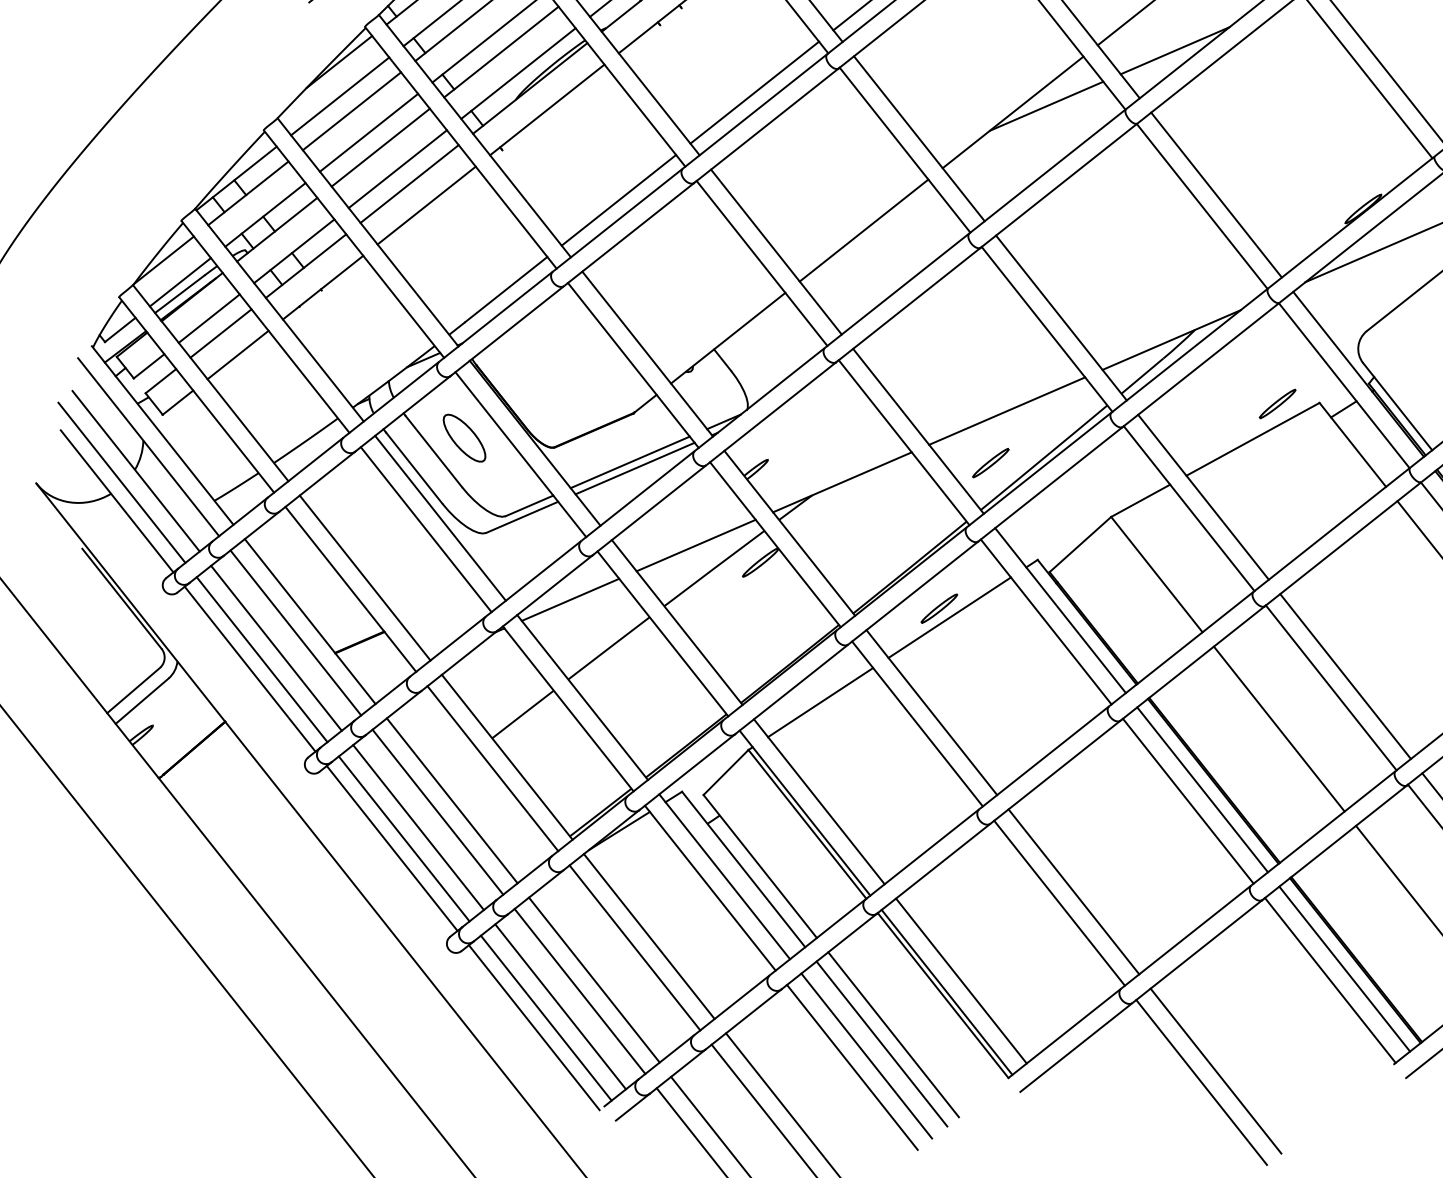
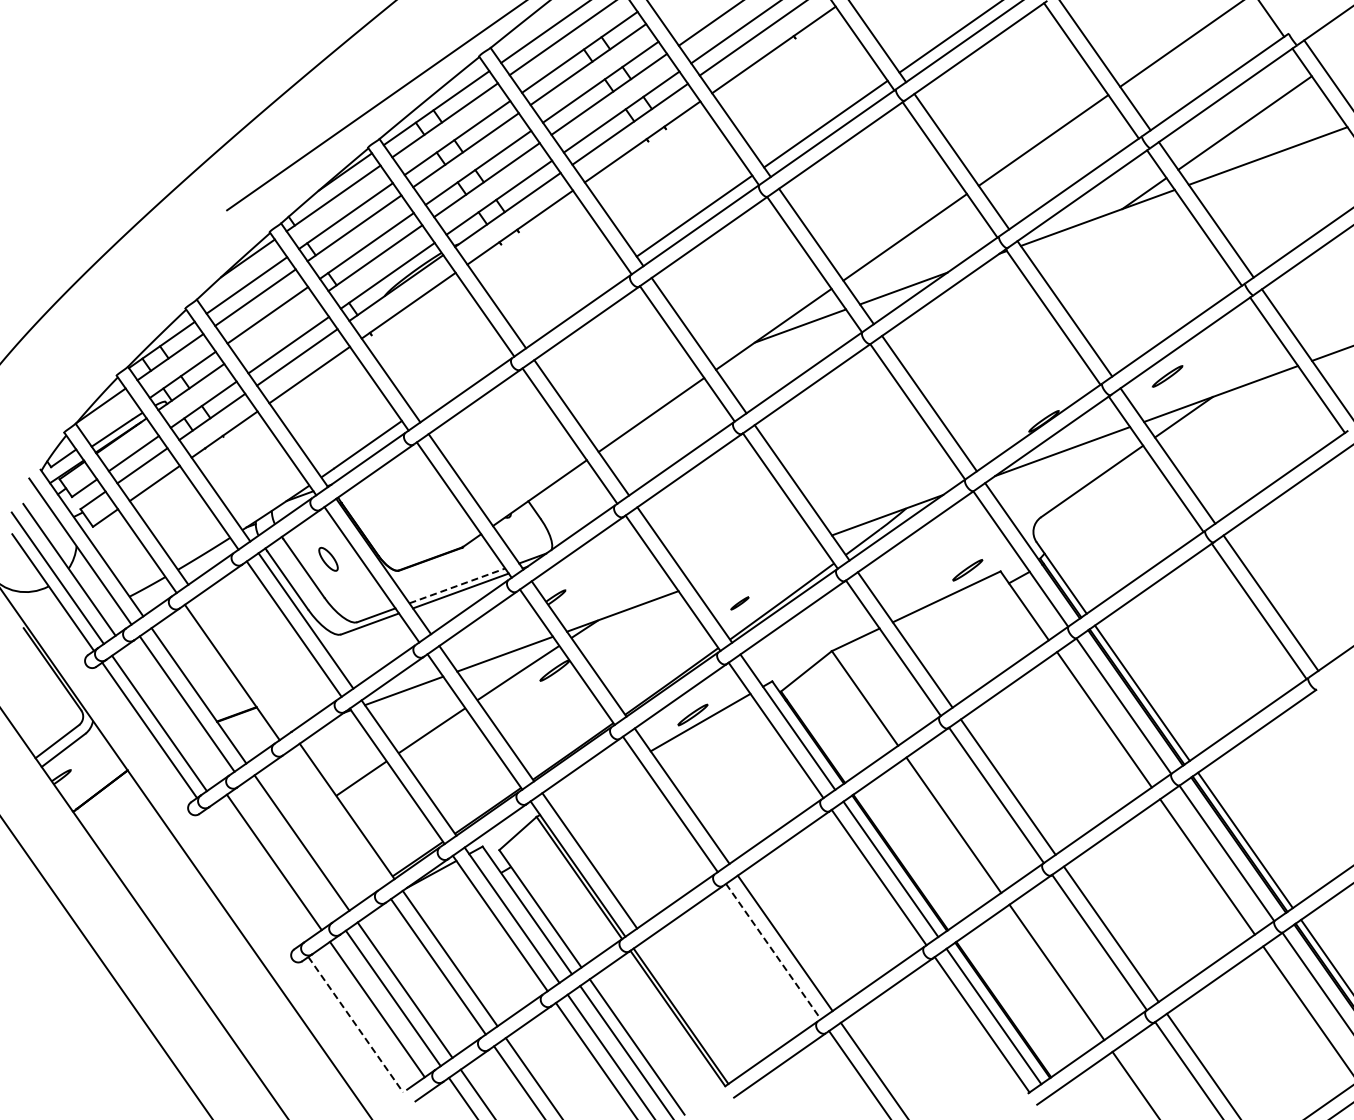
line: (755, 92) -> (572, 301), removed
line: (380, 147) -> (276, 327), removed
line: (618, 199) -> (460, 379), removed
line: (181, 281) -> (113, 423), removed
line: (1007, 411) -> (755, 563), removed
part: (464, 438) -> (328, 559), size x0.6
line: (630, 461) -> (457, 585), solid -> dashed
part: (990, 463) -> (739, 603), size x0.6
line: (364, 577) -> (243, 663), removed
line: (275, 647) -> (170, 714), removed
line: (820, 701) -> (595, 782), removed
line: (491, 768) -> (334, 819), removed
line: (436, 811) -> (289, 850), removed
line: (404, 838) -> (262, 870), removed
line: (391, 848) -> (252, 877), removed
line: (1059, 903) -> (773, 951), solid -> dashed
line: (960, 980) -> (692, 1007), removed
line: (546, 1017) -> (365, 1017), removed
line: (533, 1027) -> (355, 1024), solid -> dashed

